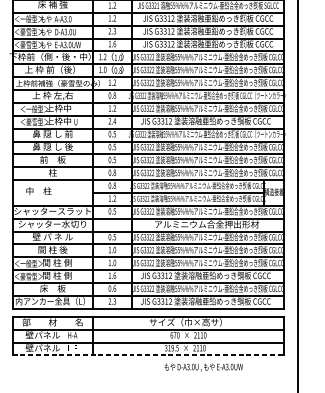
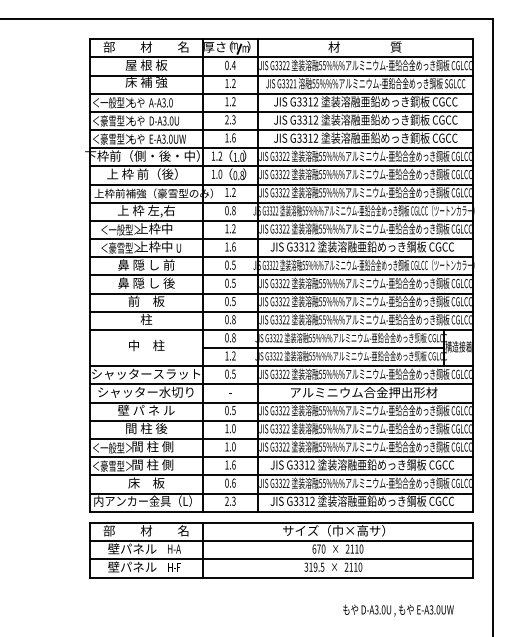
text: (112, 120) -> (230, 246), 2.4 -> 1.6
text: (38, 191) -> (146, 345), moved
line: (148, 355) -> (281, 577), dashed -> solid
text: (203, 367) -> (398, 610), moved

